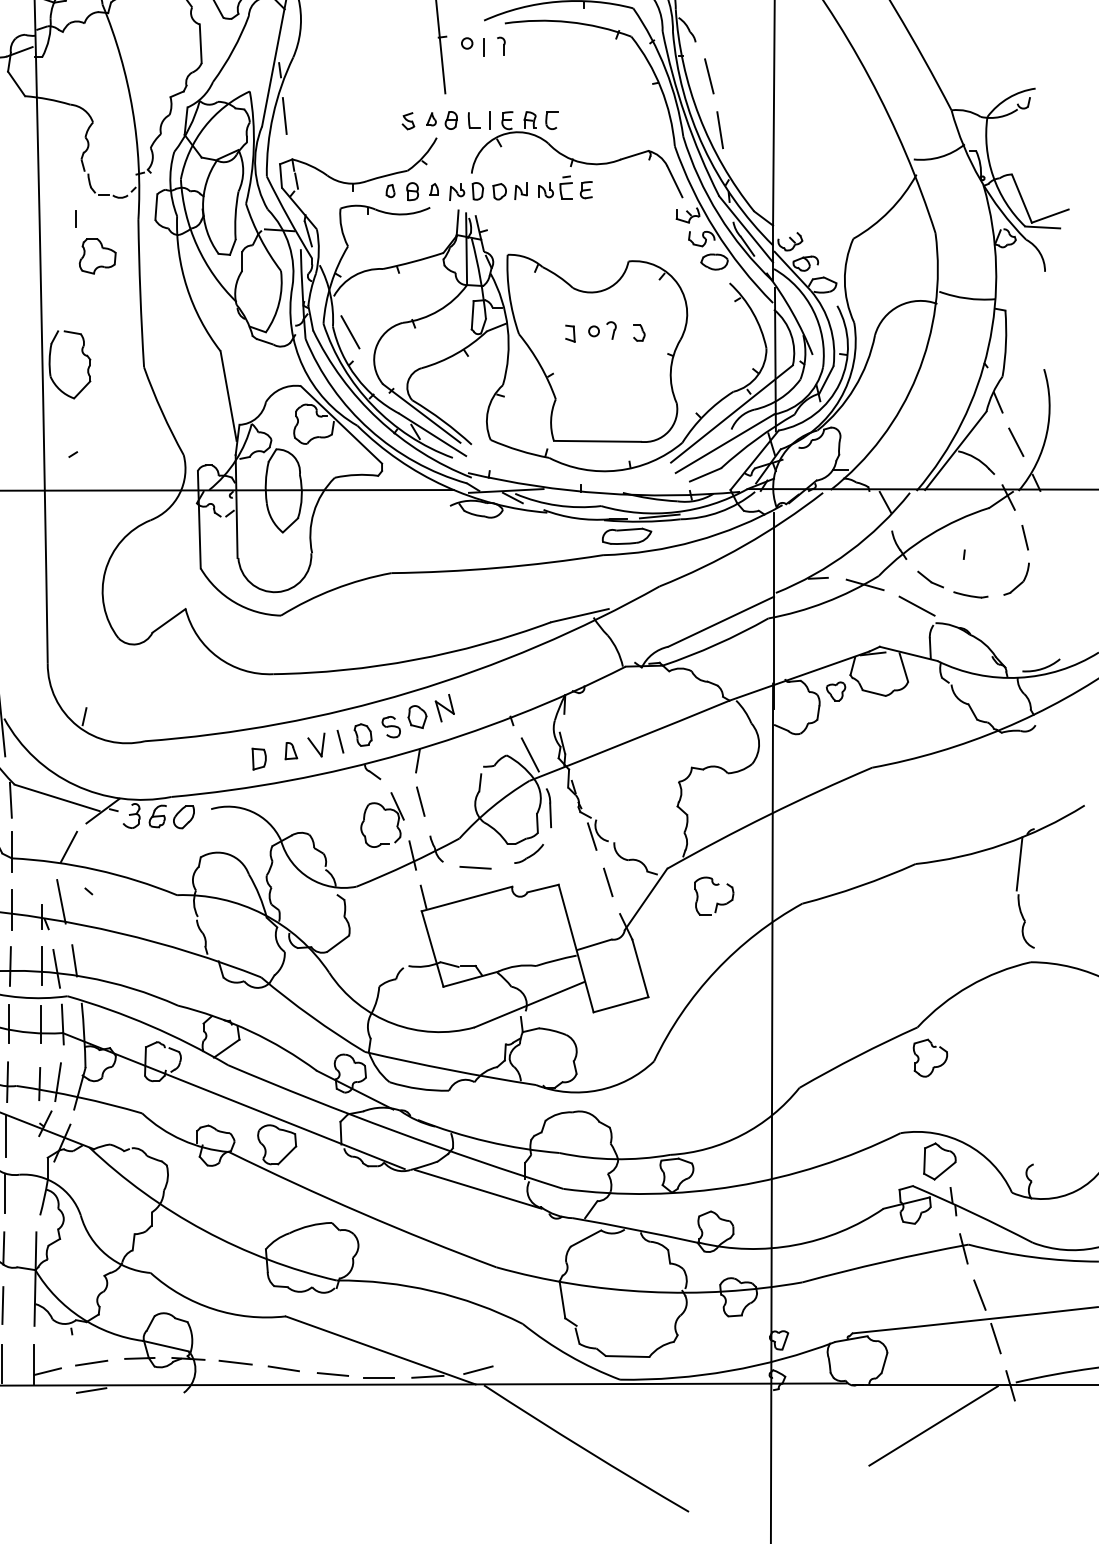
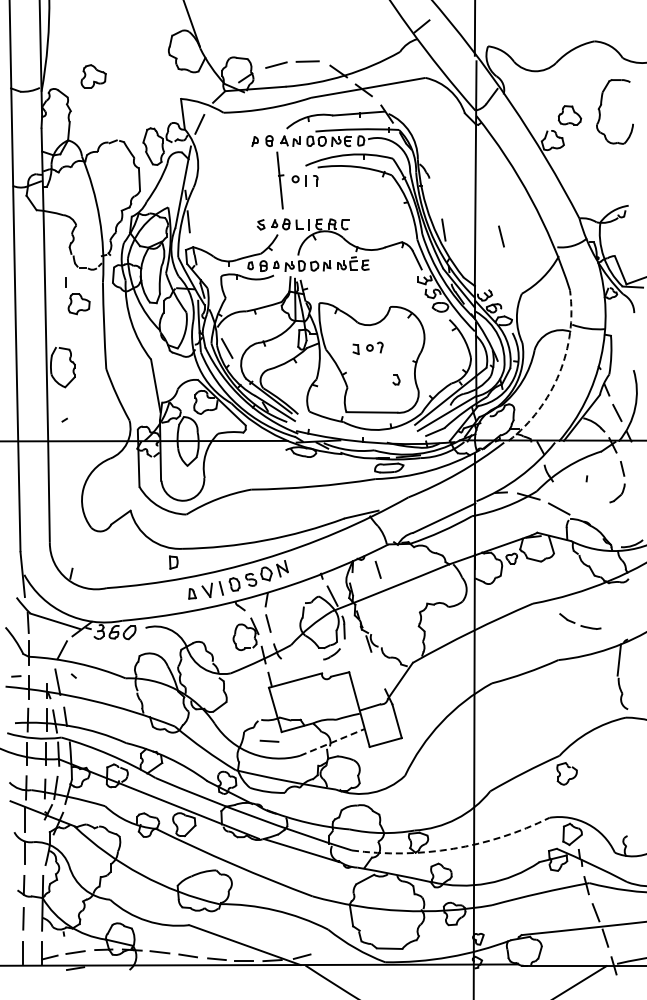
line: (709, 76) -> (501, 236), moved
part: (639, 332) -> (396, 379), moved
arc: (917, 374) -> (559, 373), solid -> dashed
part: (953, 584) -> (580, 621), moved
part: (258, 758) -> (173, 562), moved
line: (475, 866) -> (269, 740), moved
line: (606, 881) -> (377, 569), moved
part: (714, 895) -> (440, 678), removed
line: (530, 1004) -> (332, 742), solid -> dashed
arc: (736, 1185) -> (453, 848), solid -> dashed

